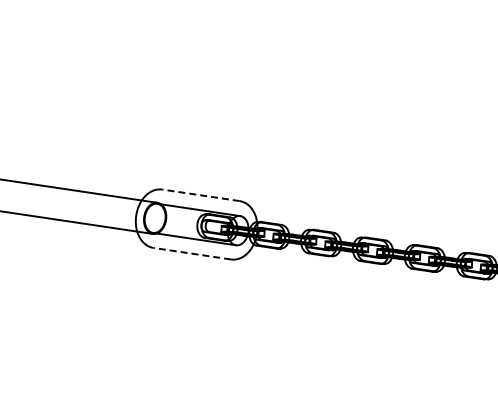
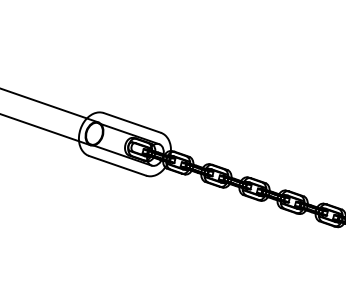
line: (200, 195) -> (131, 122), dashed -> solid
line: (191, 253) -> (116, 165), dashed -> solid

